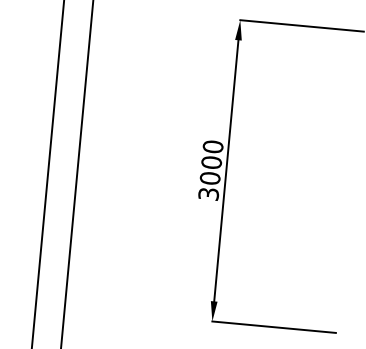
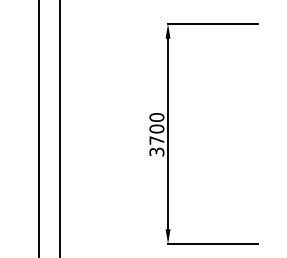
text: (209, 178) -> (156, 140), 3000 -> 3700

